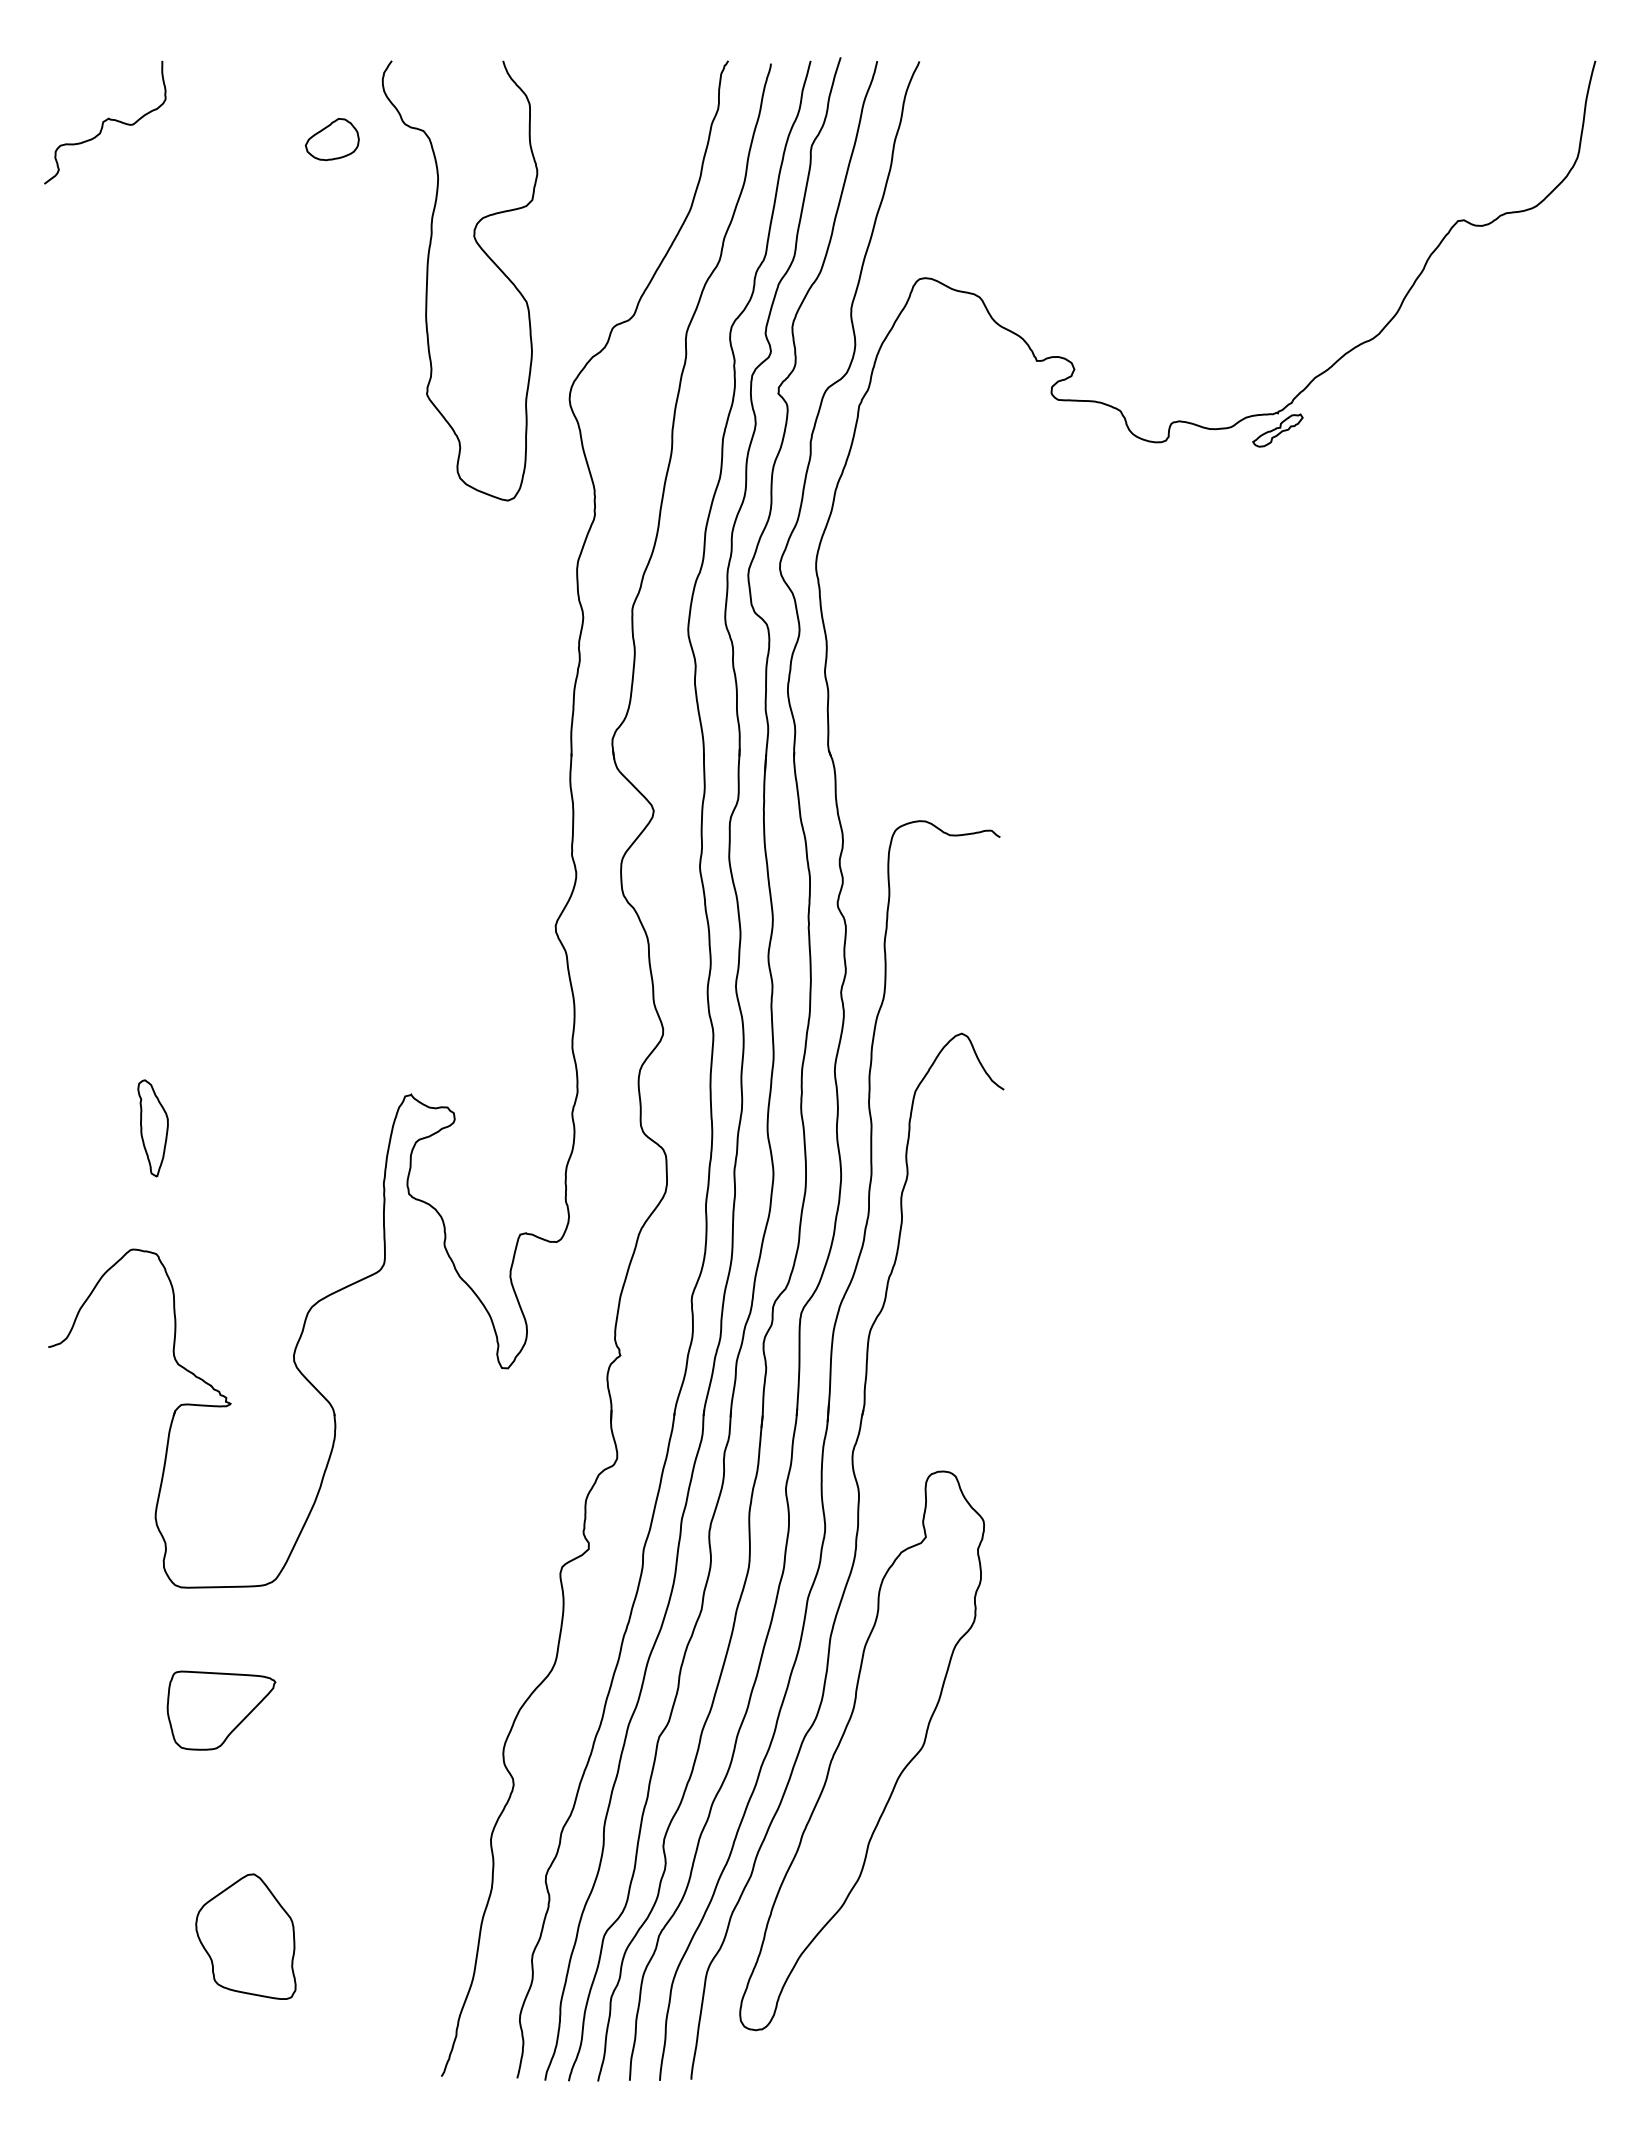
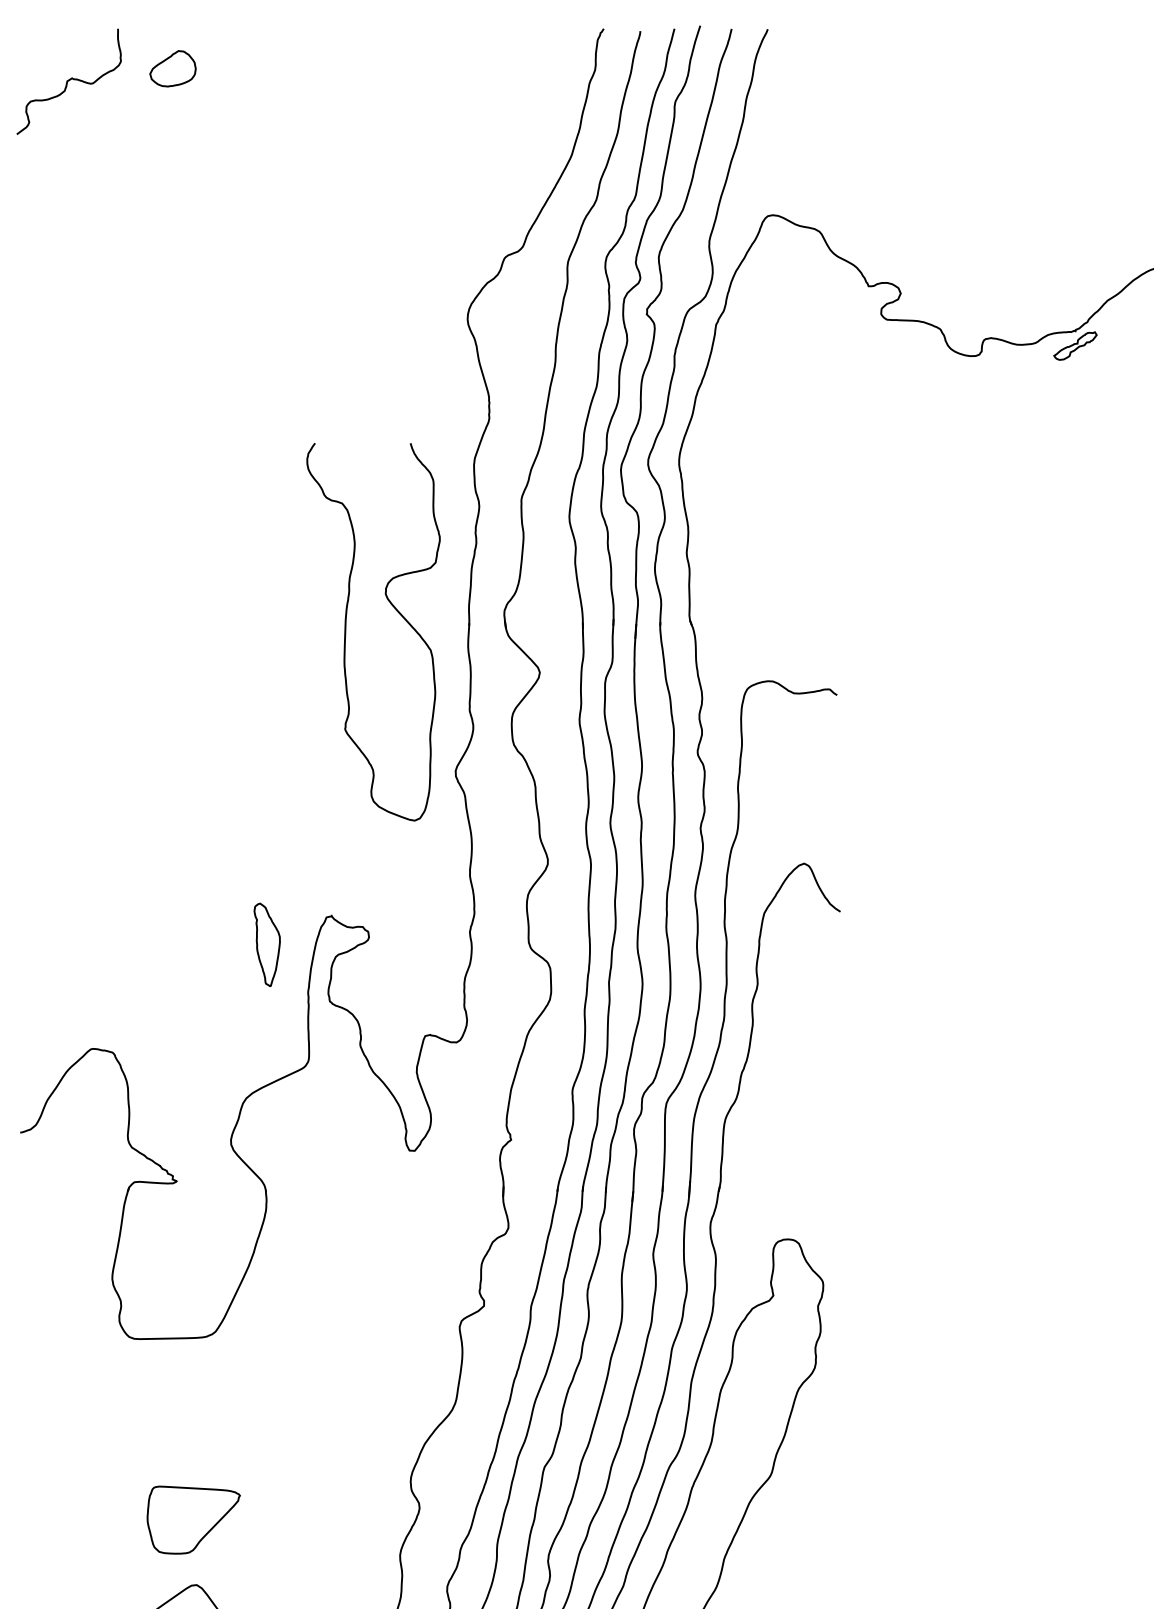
part: (331, 139) -> (172, 68), moved
curve: (428, 278) -> (346, 630), moved
part: (152, 1128) -> (266, 945), moved
part: (221, 1710) -> (193, 1519), moved

